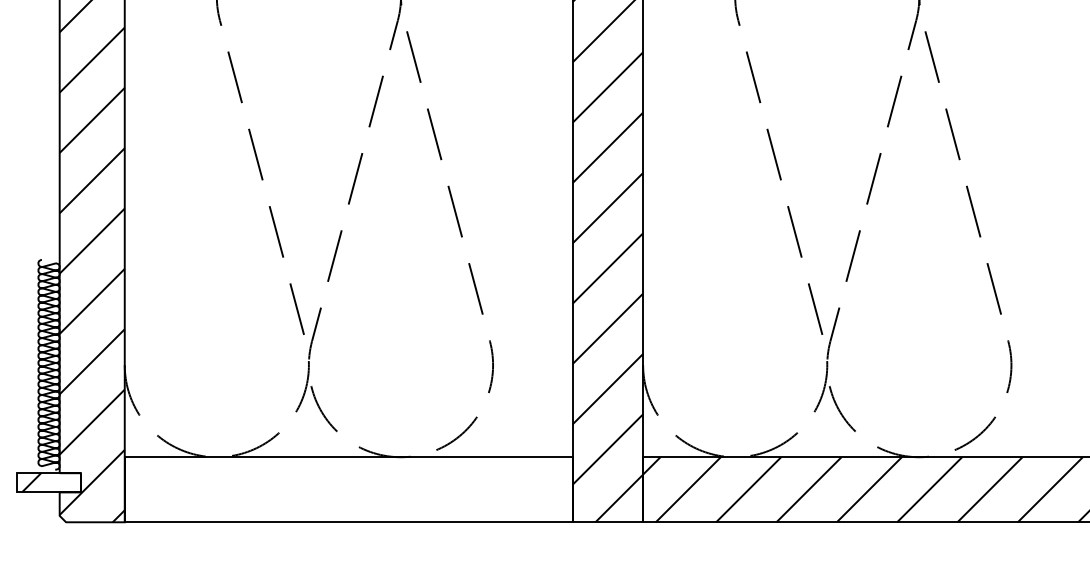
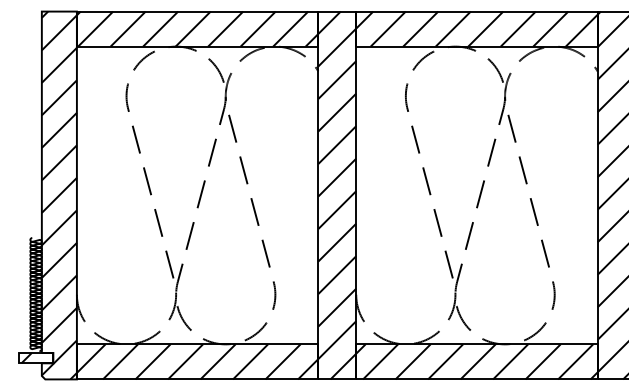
hatch: (348, 489) -> (197, 361), added

